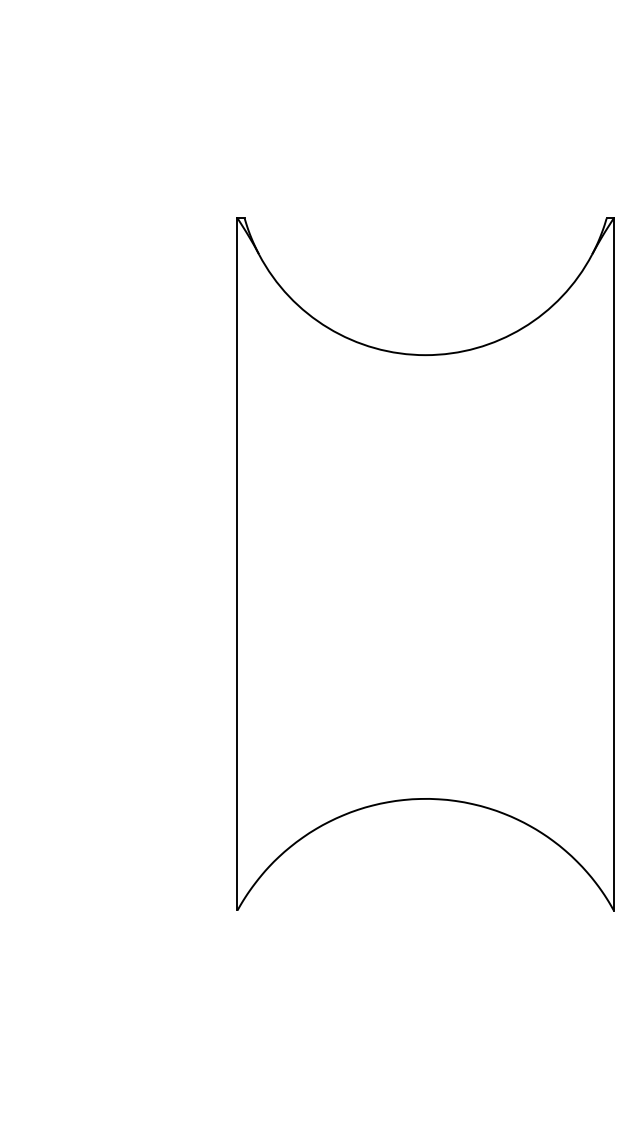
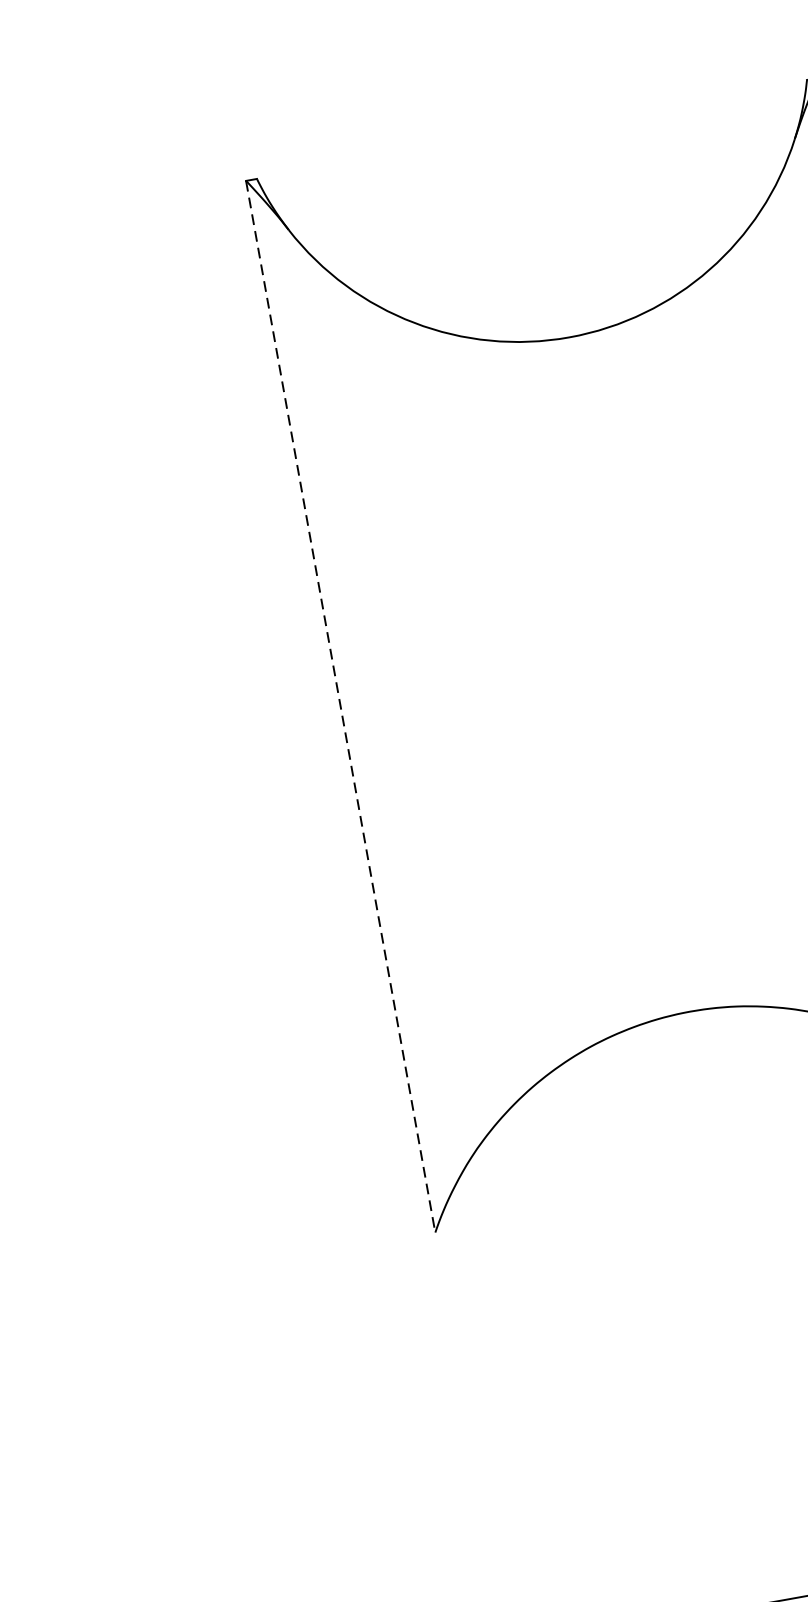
line: (237, 564) -> (340, 706), solid -> dashed

